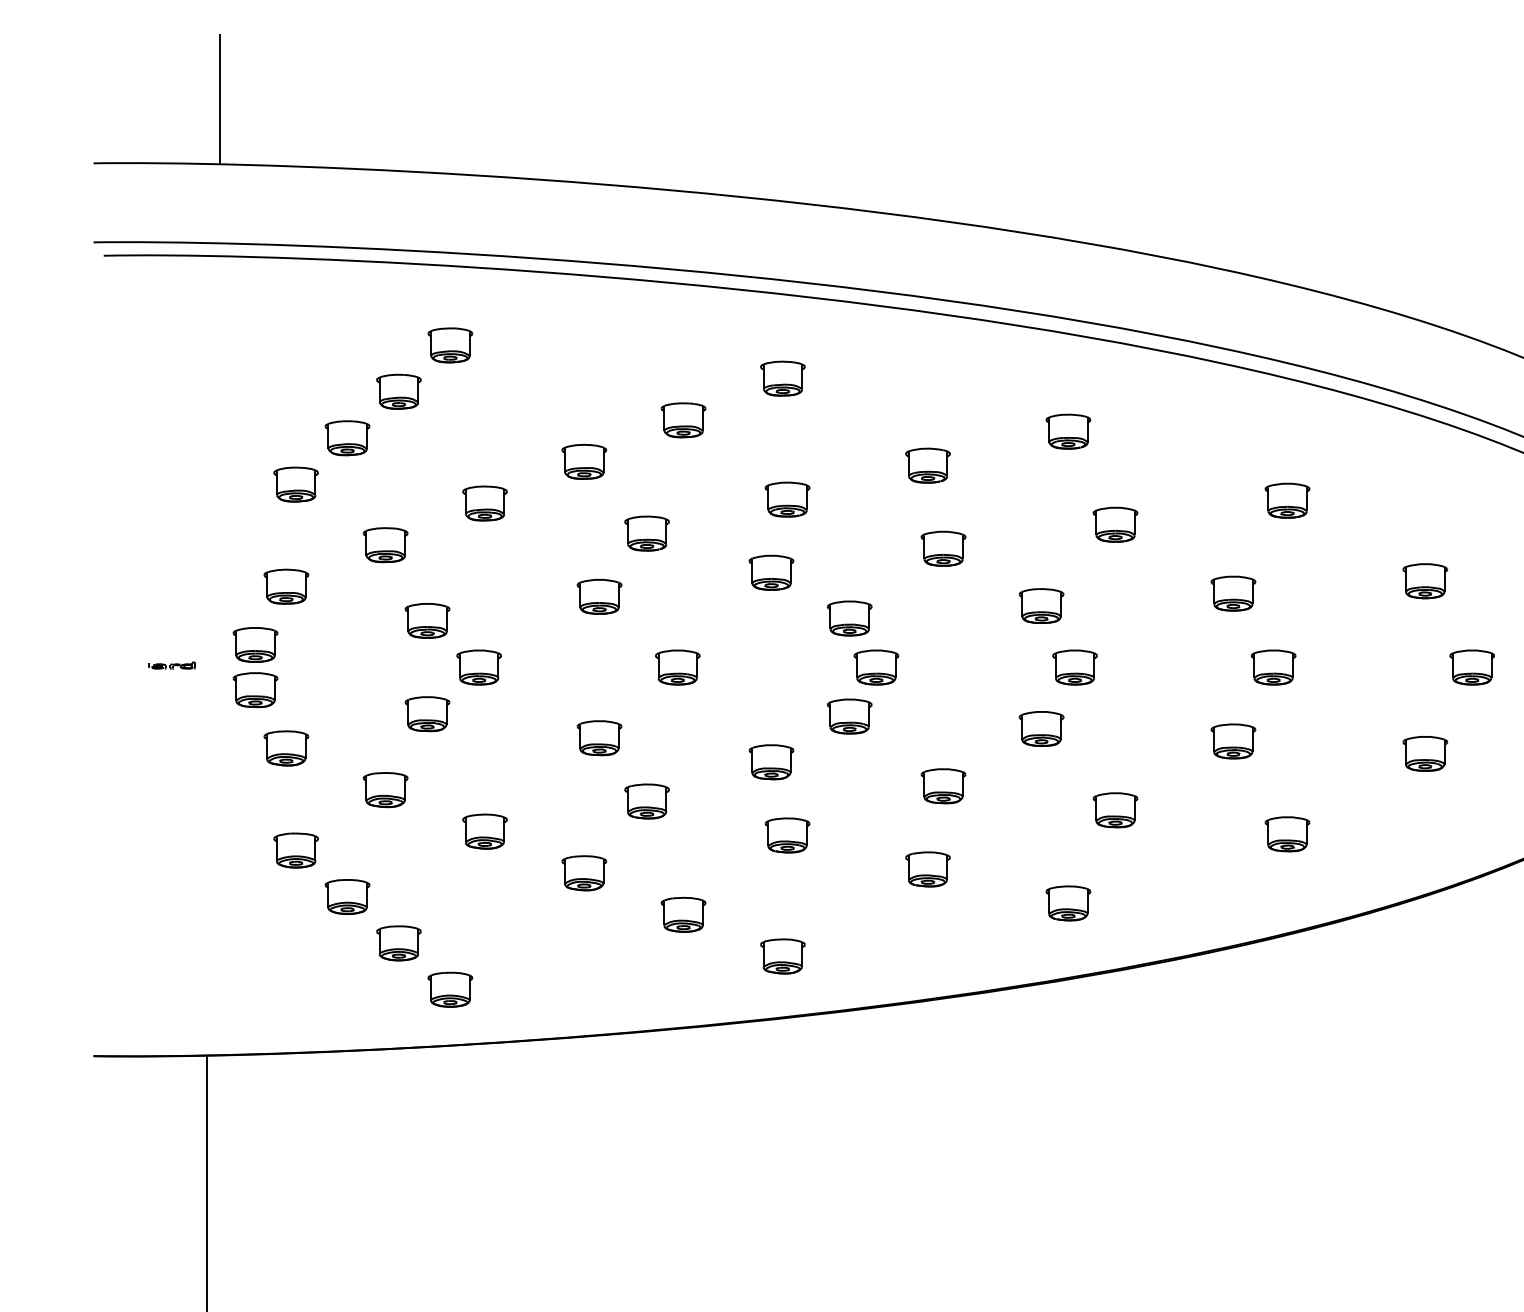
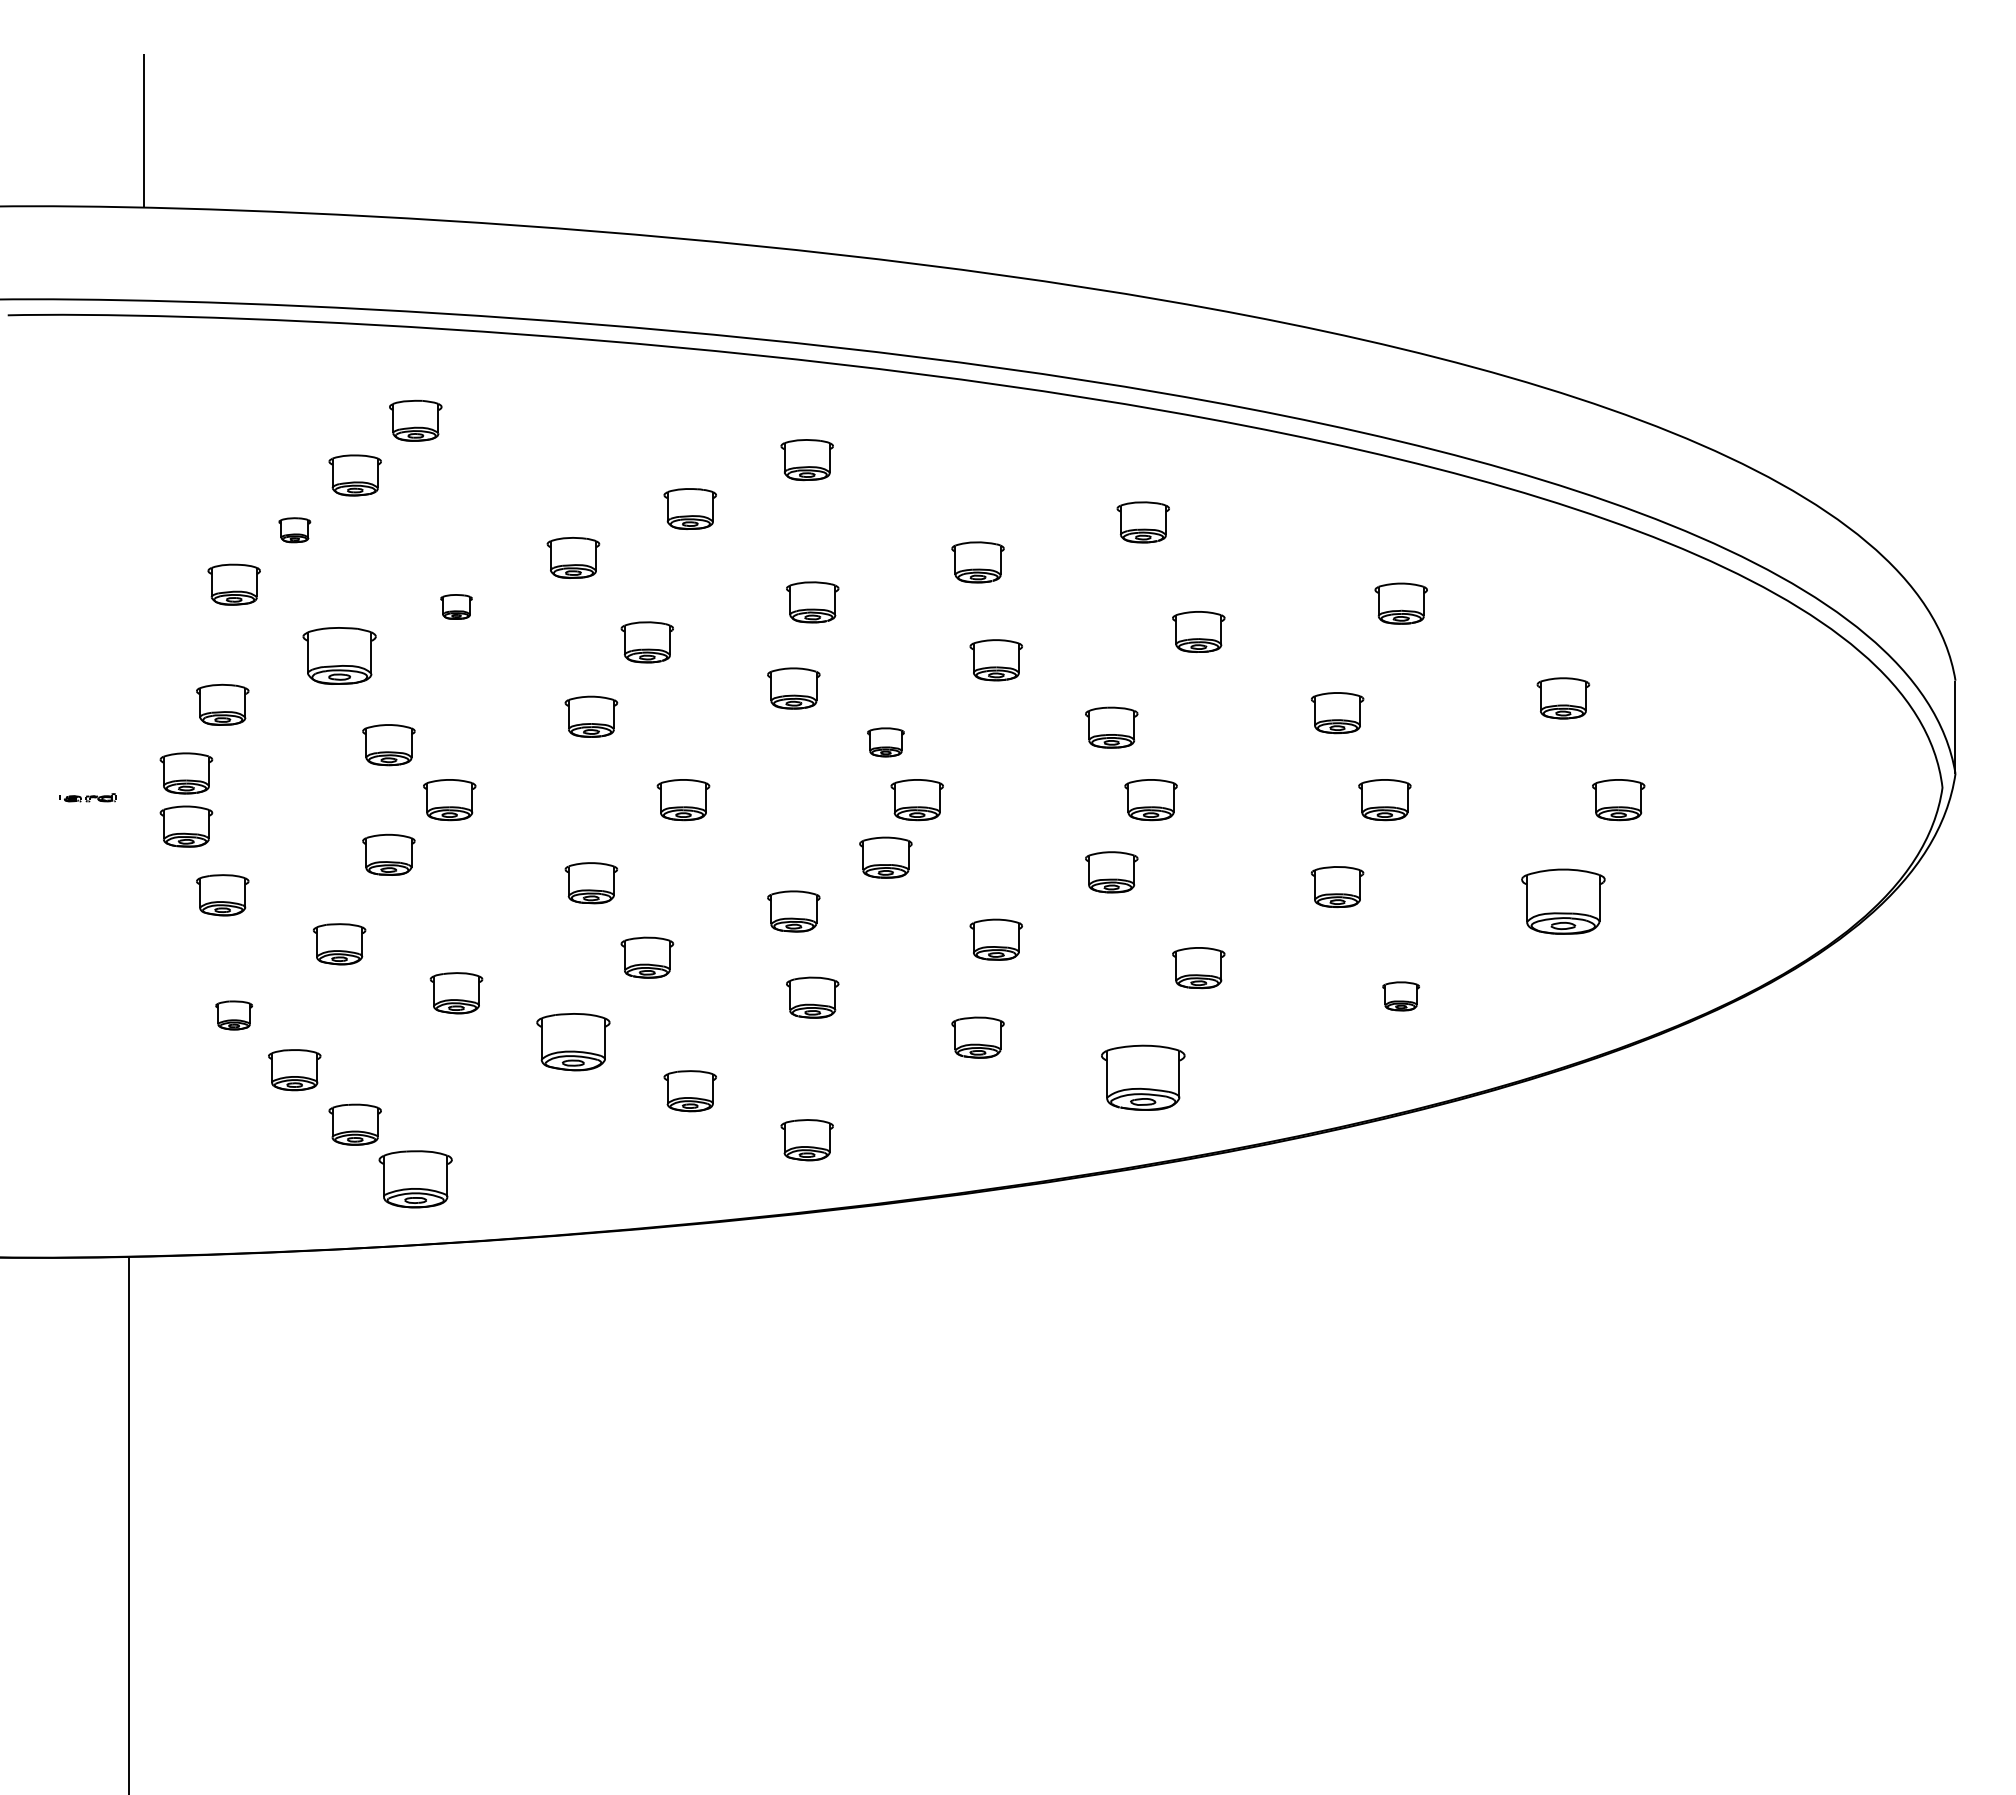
part: (347, 438) -> (294, 530), size x0.6
part: (484, 503) -> (456, 606), size x0.6
part: (385, 544) -> (339, 655), size x1.4
part: (849, 618) -> (885, 742), size x0.7
part: (1425, 753) -> (1563, 901), size x1.6
part: (1286, 834) -> (1400, 996), size x0.7
part: (295, 850) -> (233, 1015), size x0.7
part: (584, 873) -> (573, 1042), size x1.4
part: (1068, 903) -> (1143, 1077), size x1.6
part: (450, 989) -> (415, 1179), size x1.4

